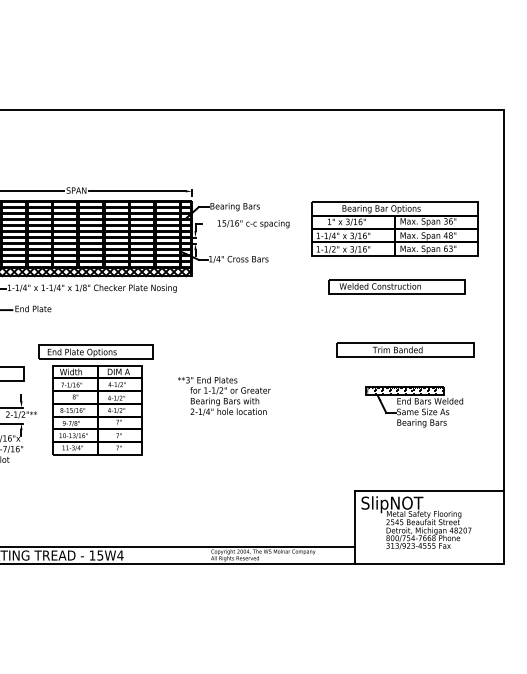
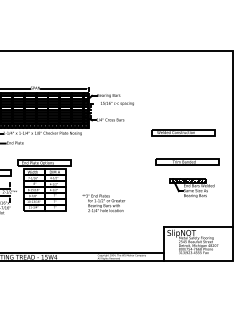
part: (394, 227) -> (182, 105), removed
text: (223, 396) -> (103, 203), moved

